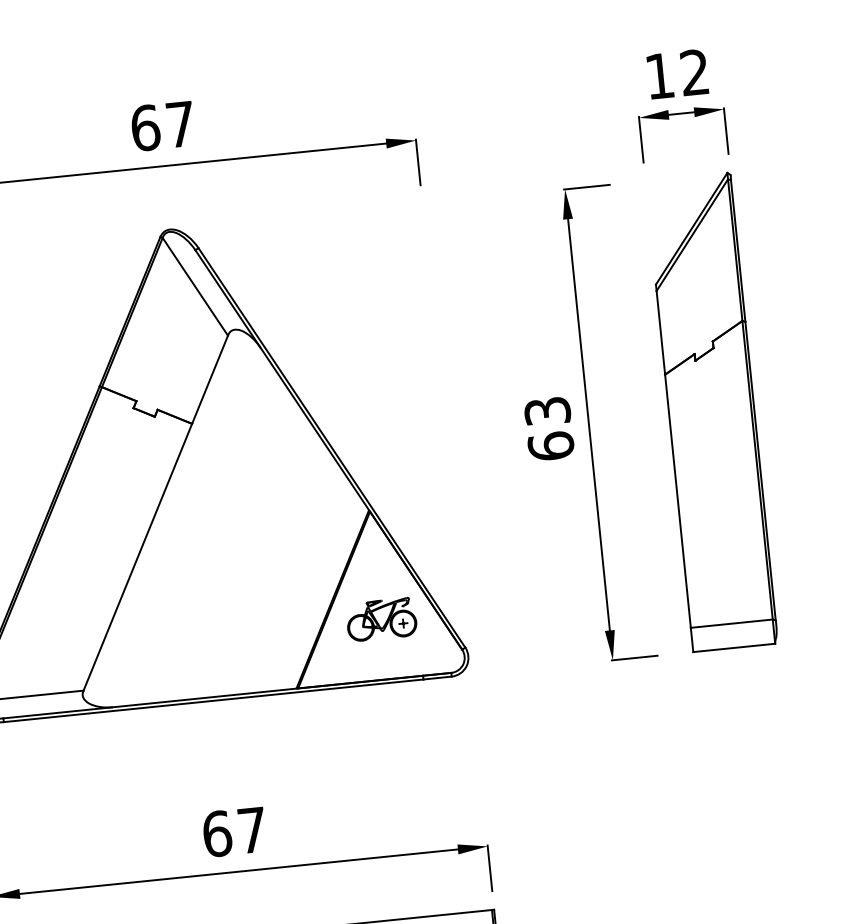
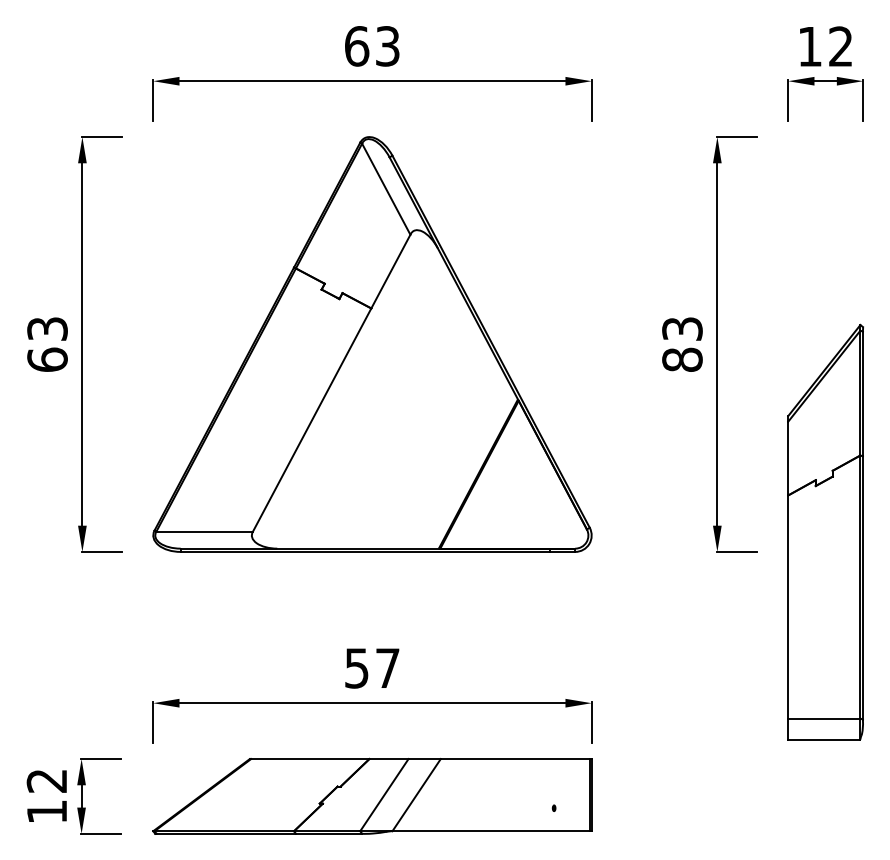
text: (180, 124) -> (387, 46), 67 -> 63
part: (711, 411) -> (825, 531), moved
text: (551, 445) -> (682, 359), 63 -> 83
part: (381, 619) -> (519, 495), removed
text: (217, 834) -> (357, 668), 67 -> 57

